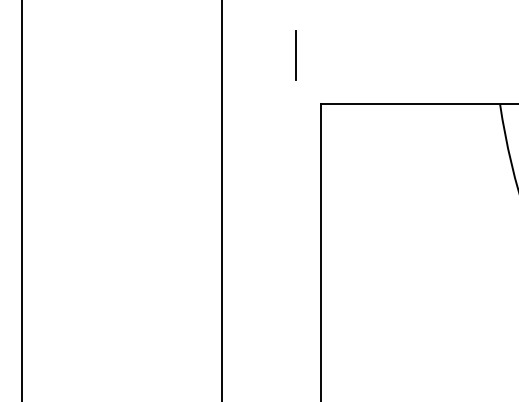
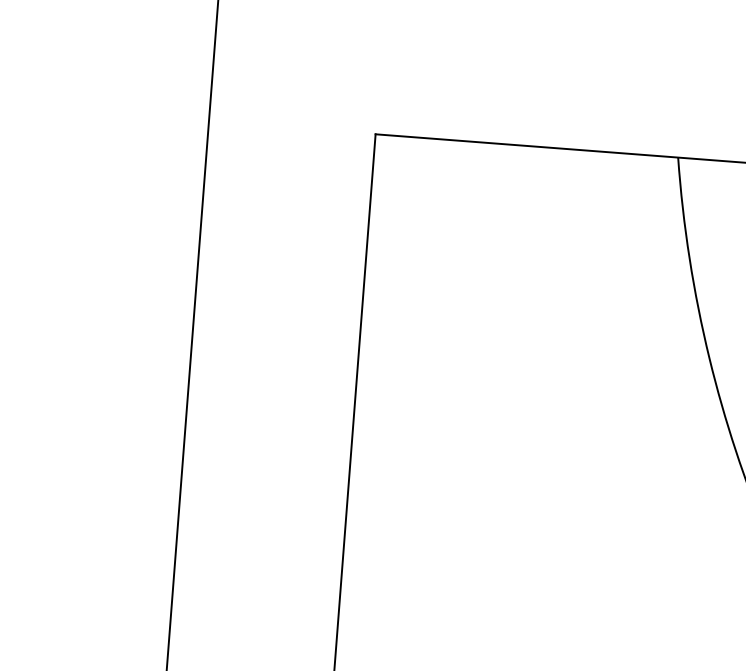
line: (296, 54) -> (340, 46), removed

